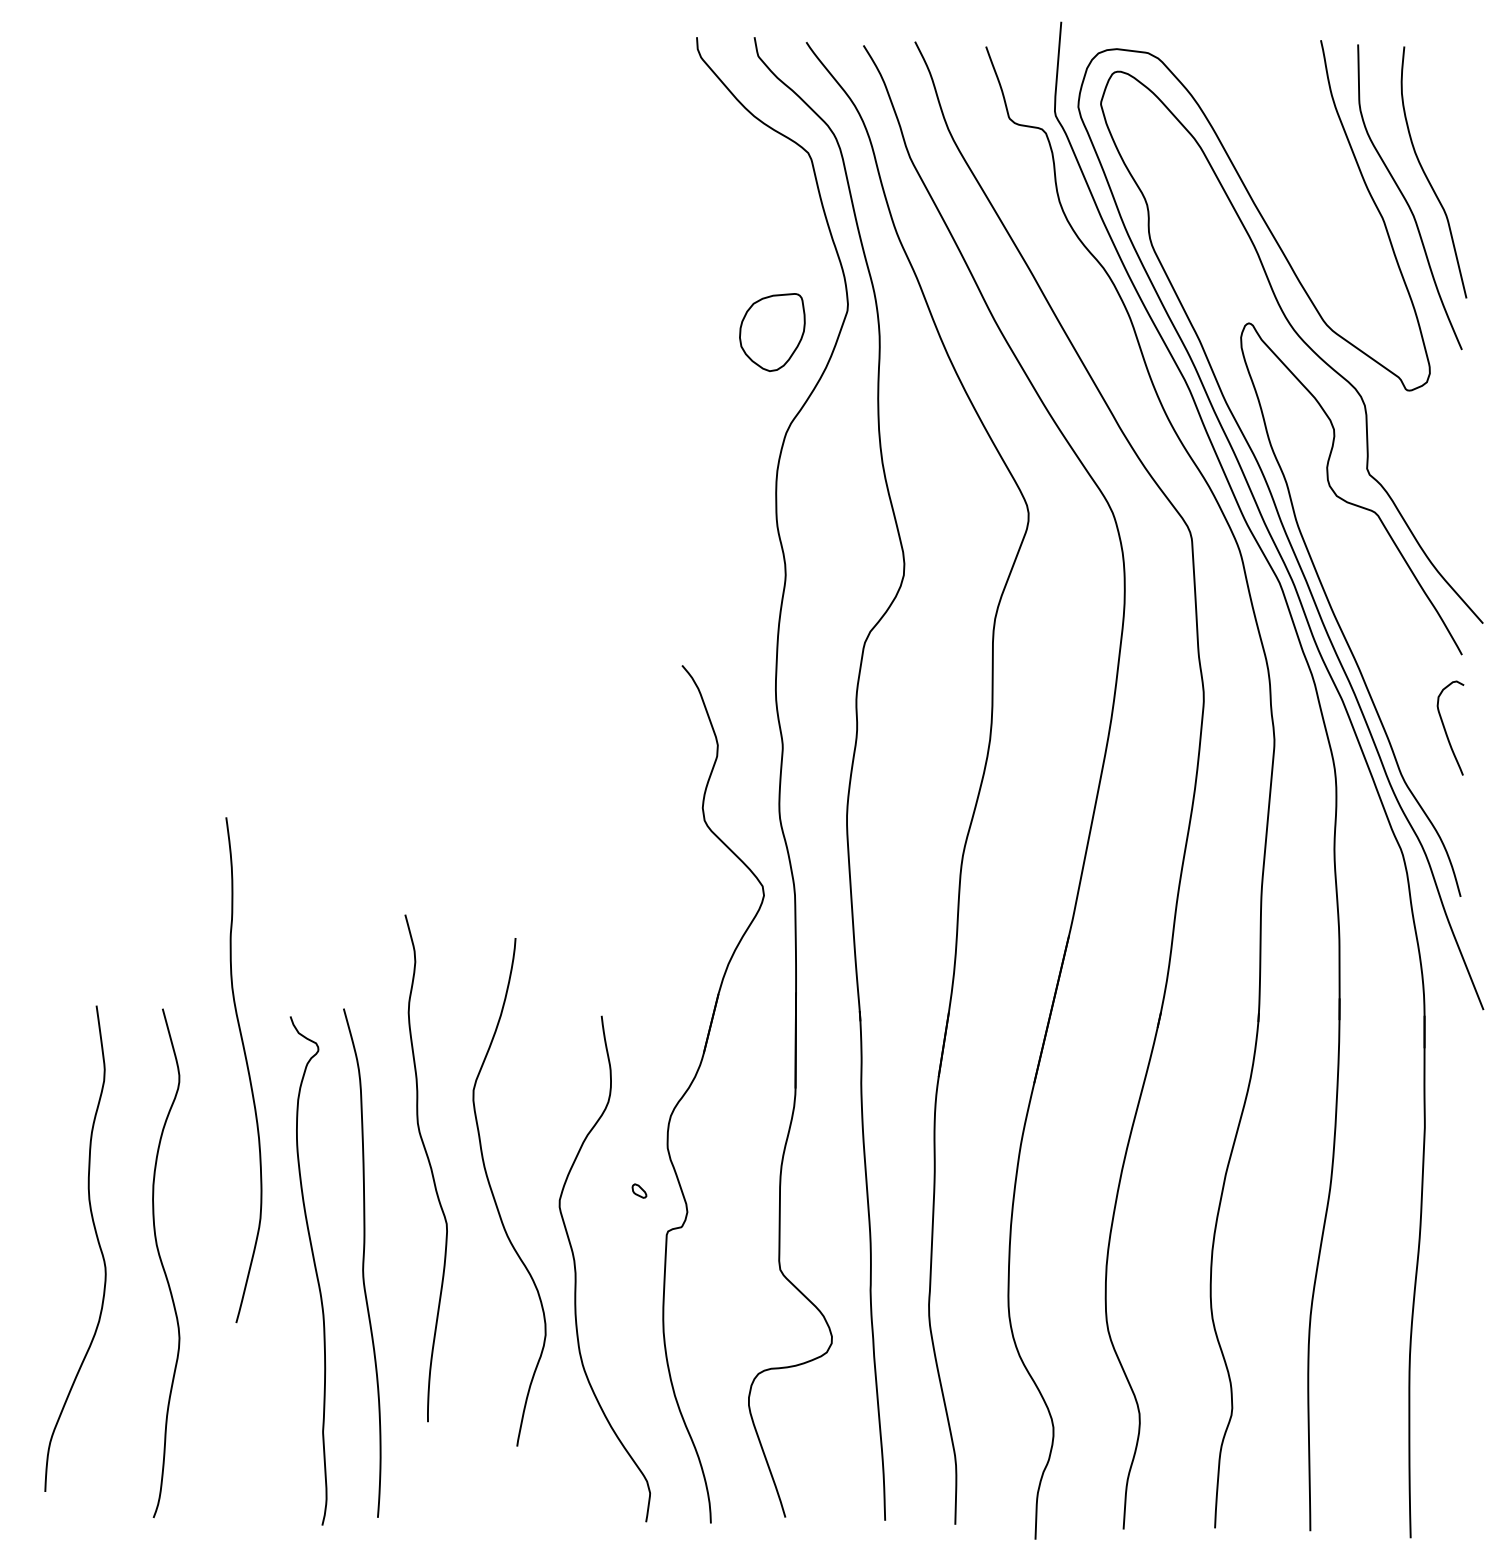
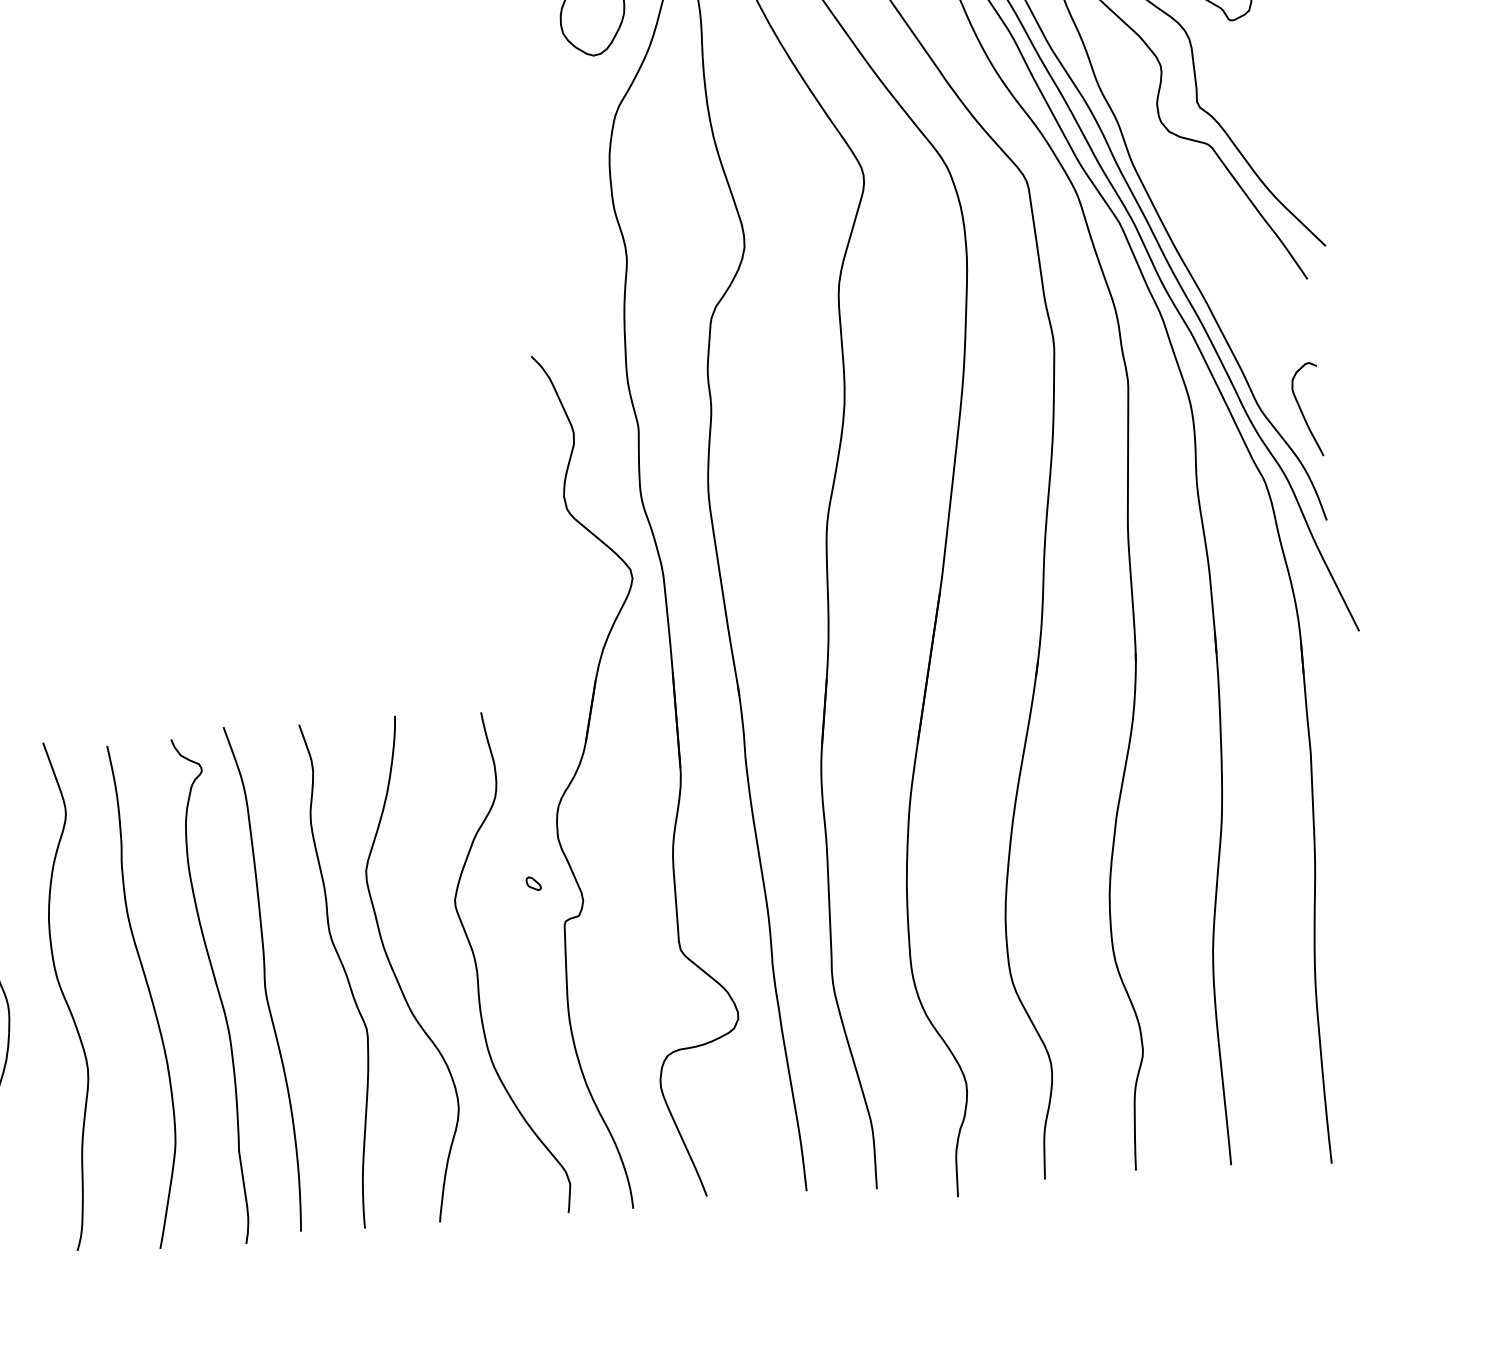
curve: (1445, 727) -> (1302, 409), moved
curve: (247, 1070) -> (149, 996), moved
curve: (429, 1166) -> (344, 973), moved
curve: (495, 1198) -> (397, 977), moved

